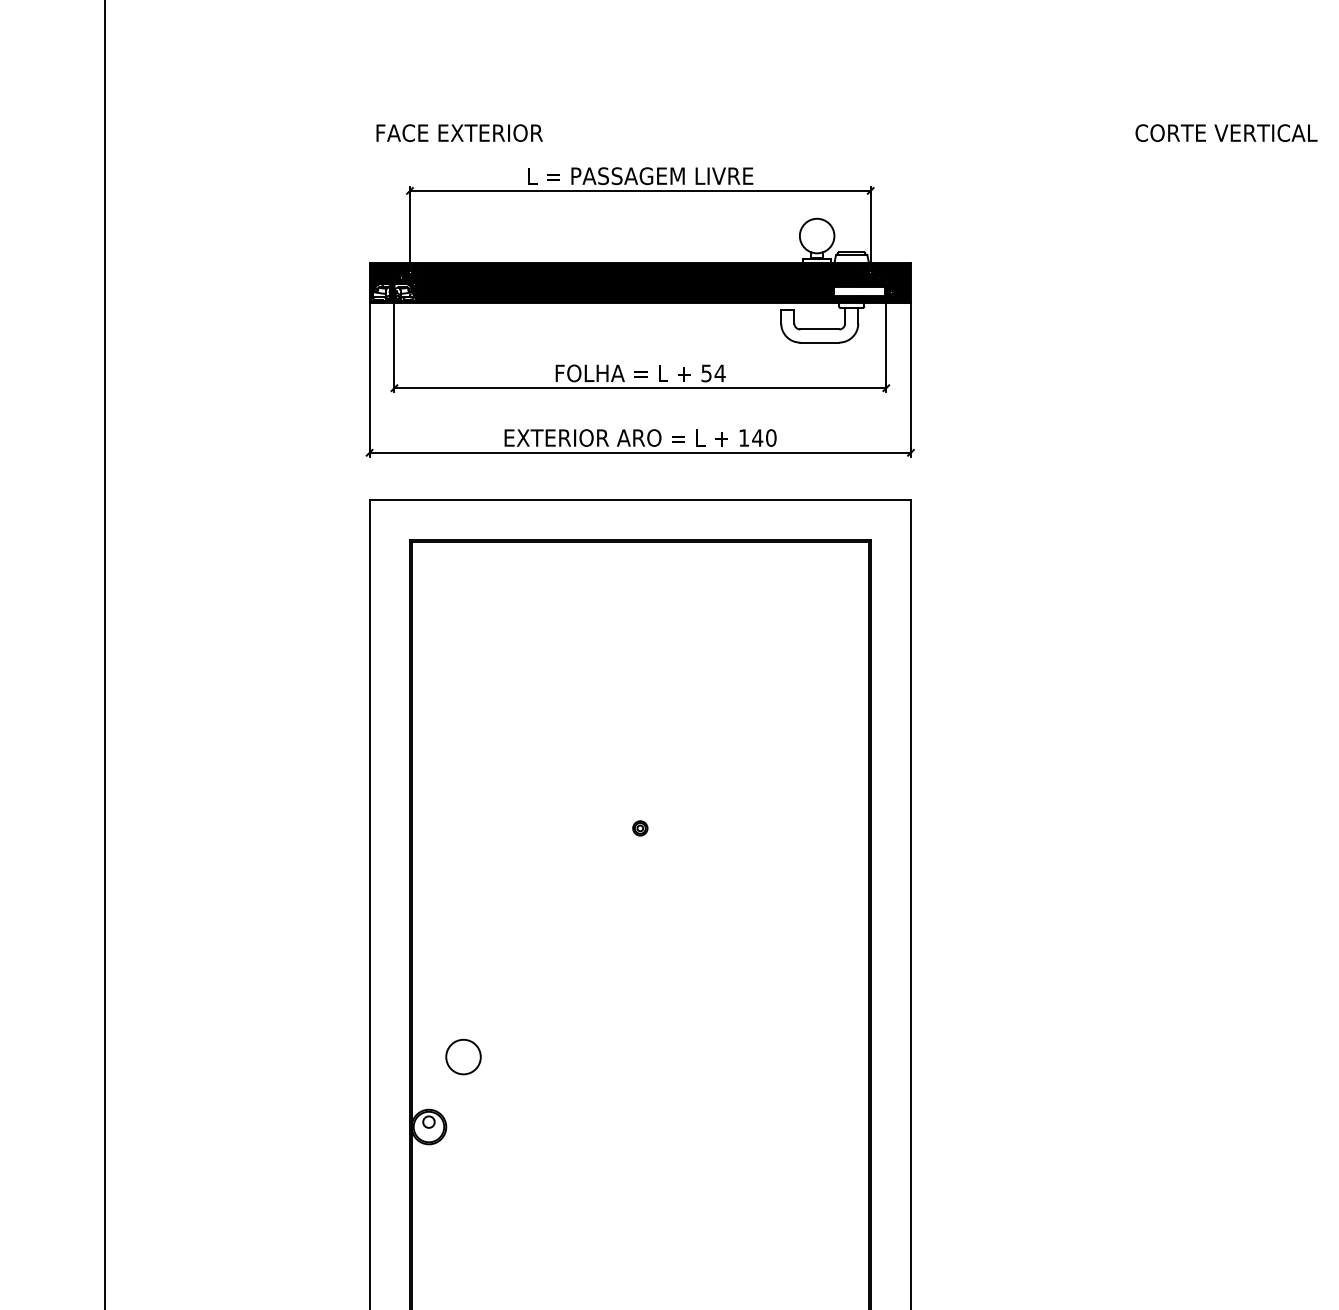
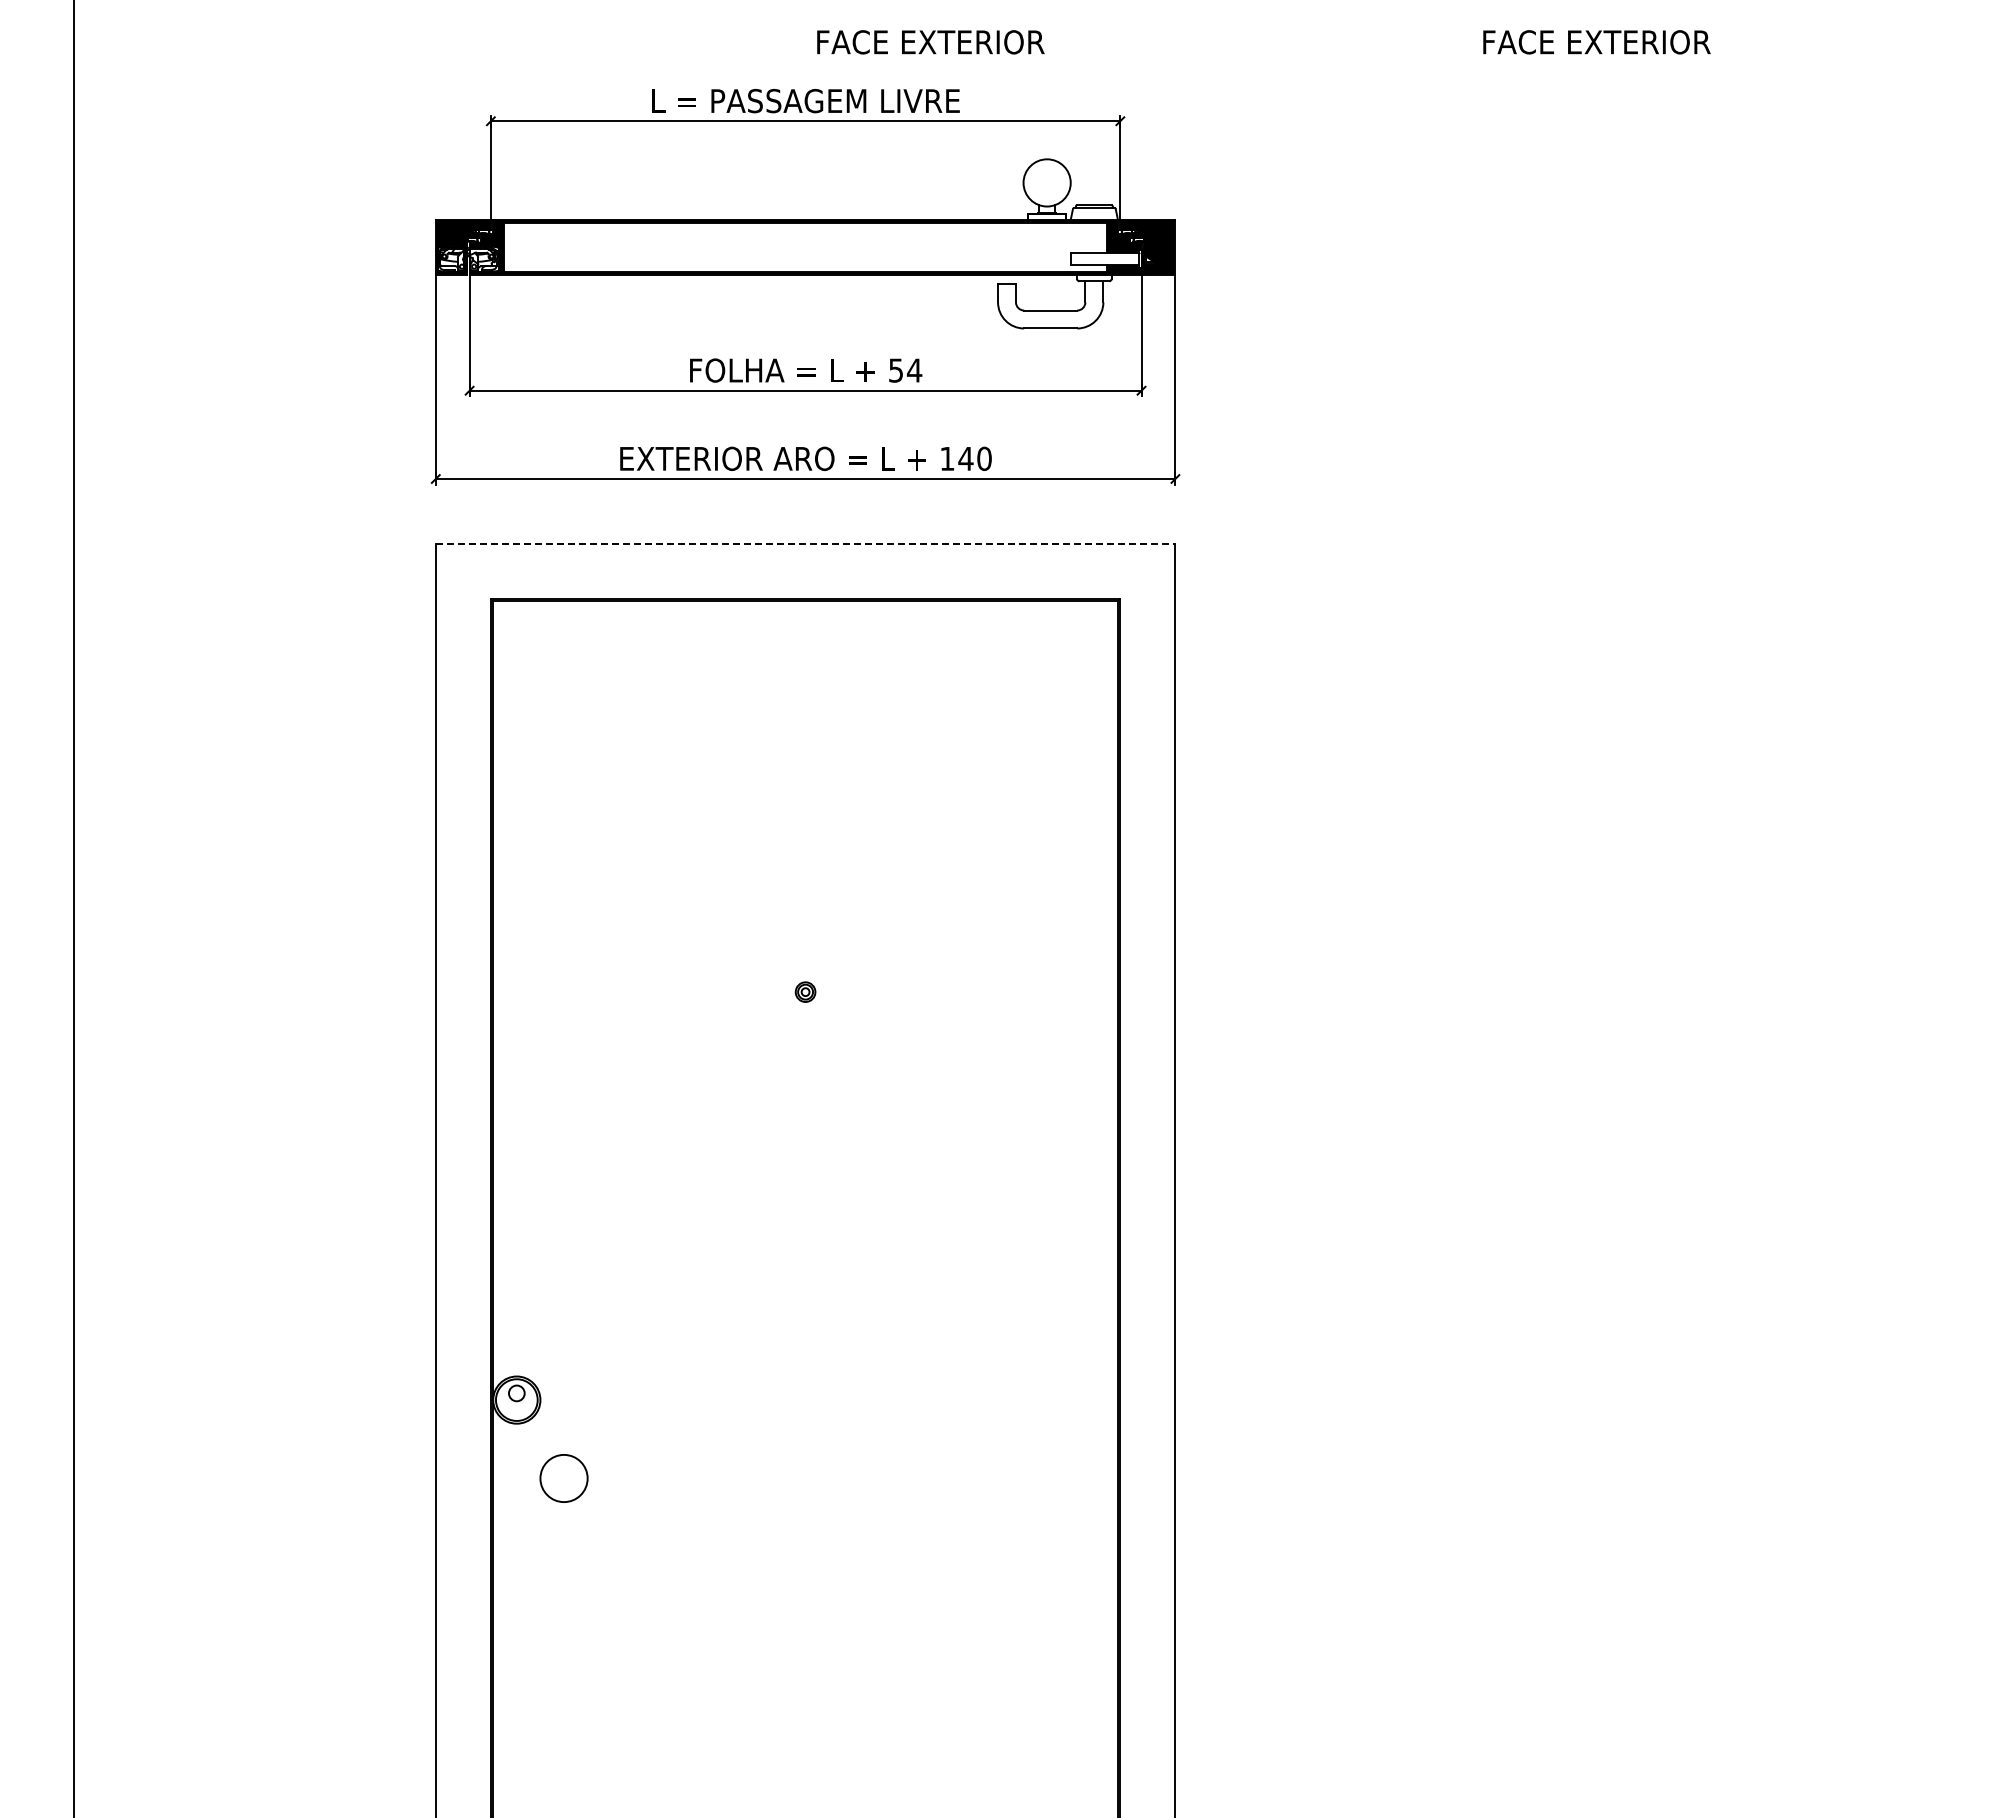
text: (459, 133) -> (930, 42), moved
text: (1226, 133) -> (1606, 42), CORTE VERTICAL -> FACE EXTERIOR
fill: (640, 283) -> (805, 247), removed
line: (640, 500) -> (805, 543), solid -> dashed
part: (463, 1057) -> (563, 1478), moved

